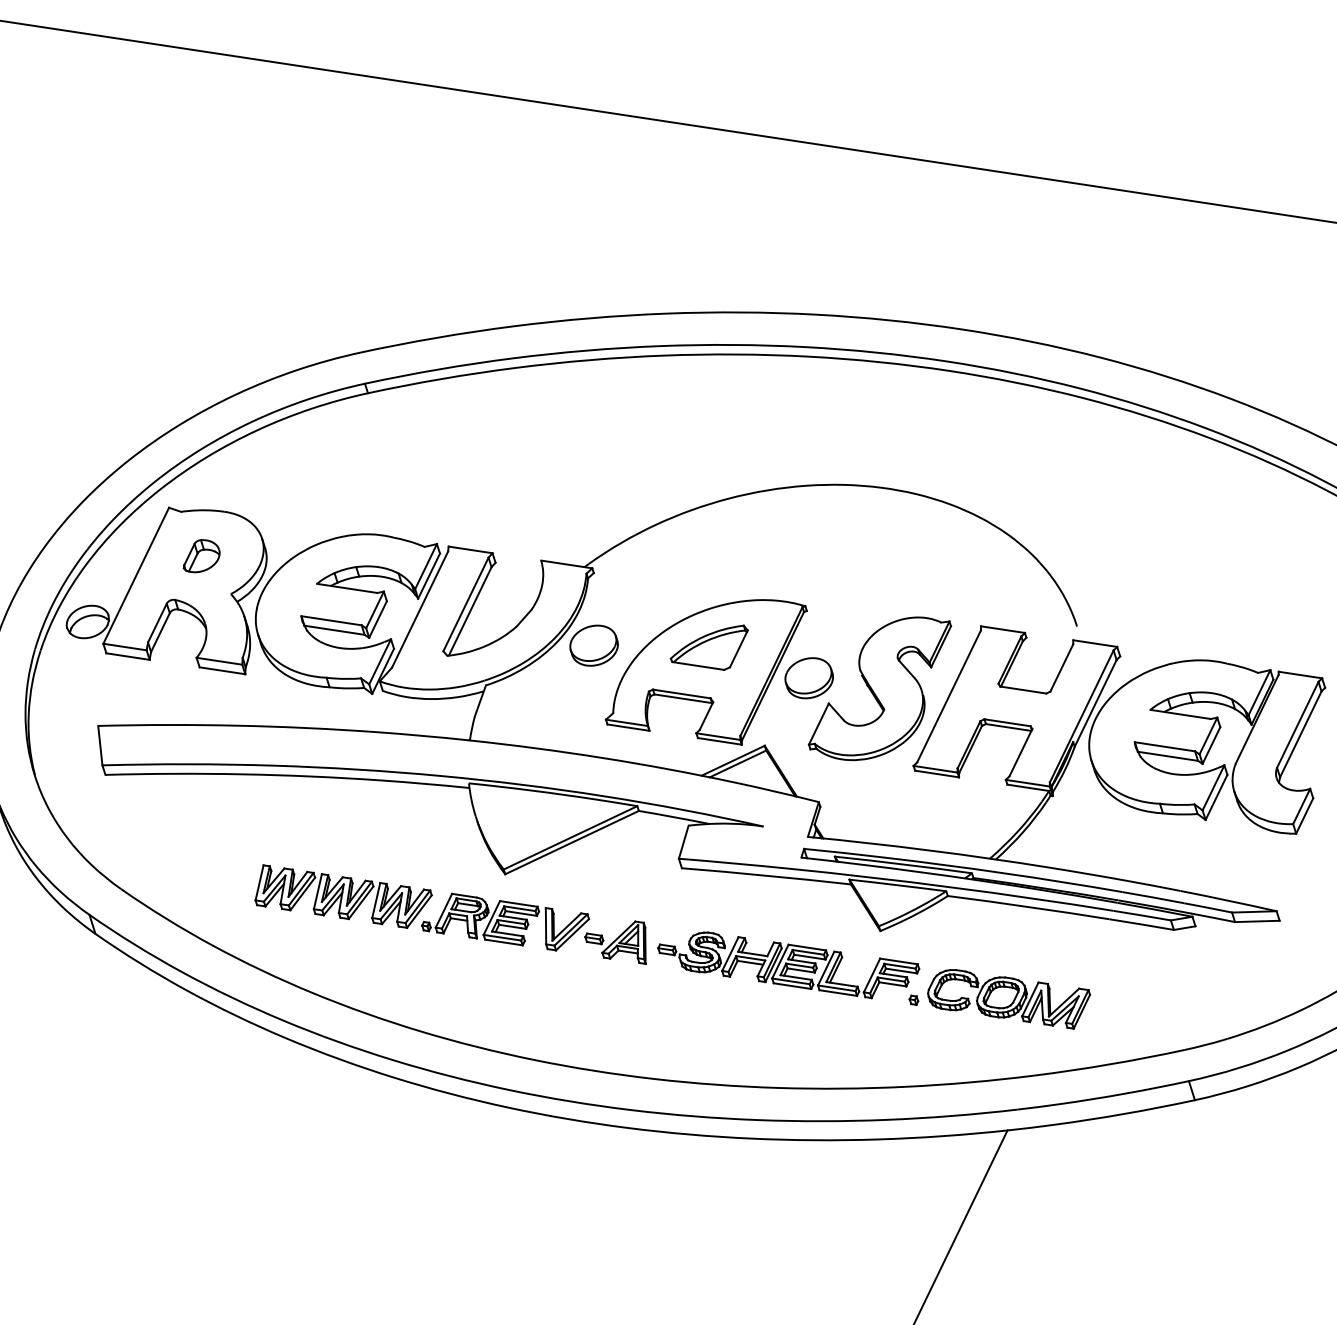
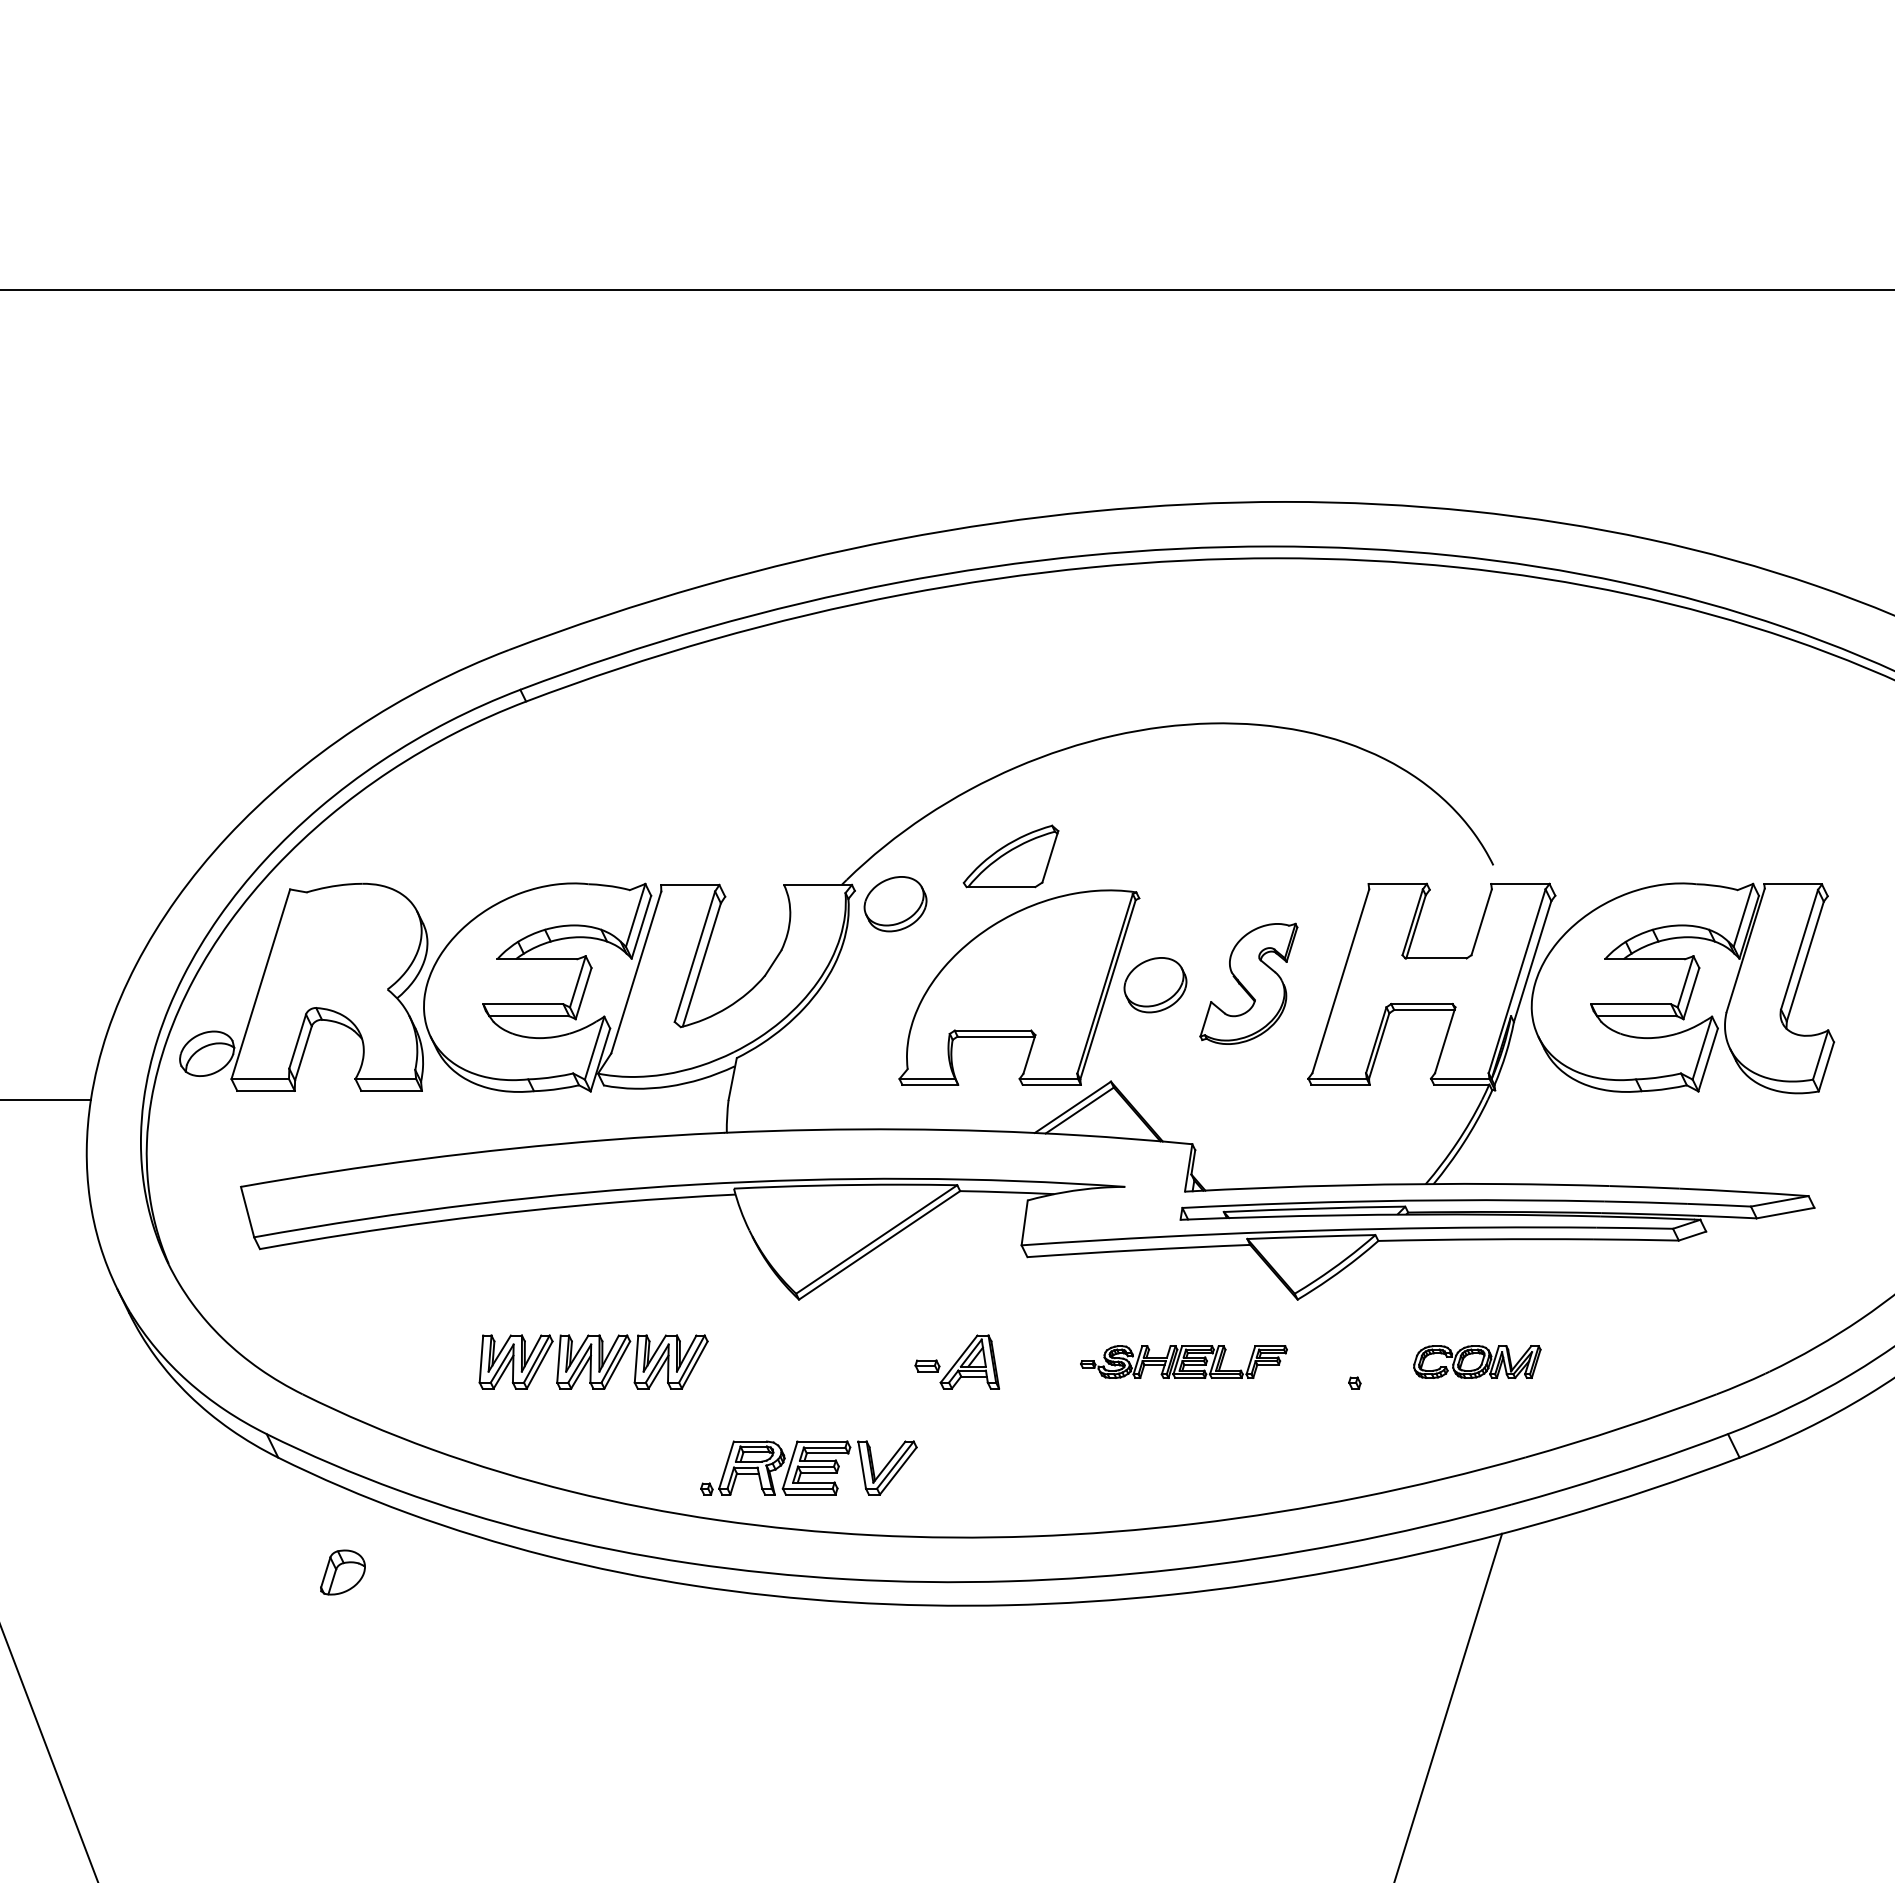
part: (201, 556) -> (342, 1572), moved
part: (708, 644) -> (1010, 856), moved
part: (594, 645) -> (895, 904), moved
part: (879, 687) -> (1248, 983), size x0.6
part: (505, 921) -> (808, 1467), moved
part: (787, 964) -> (1183, 1361), size x0.6
part: (1008, 998) -> (1477, 1361), size x0.6

